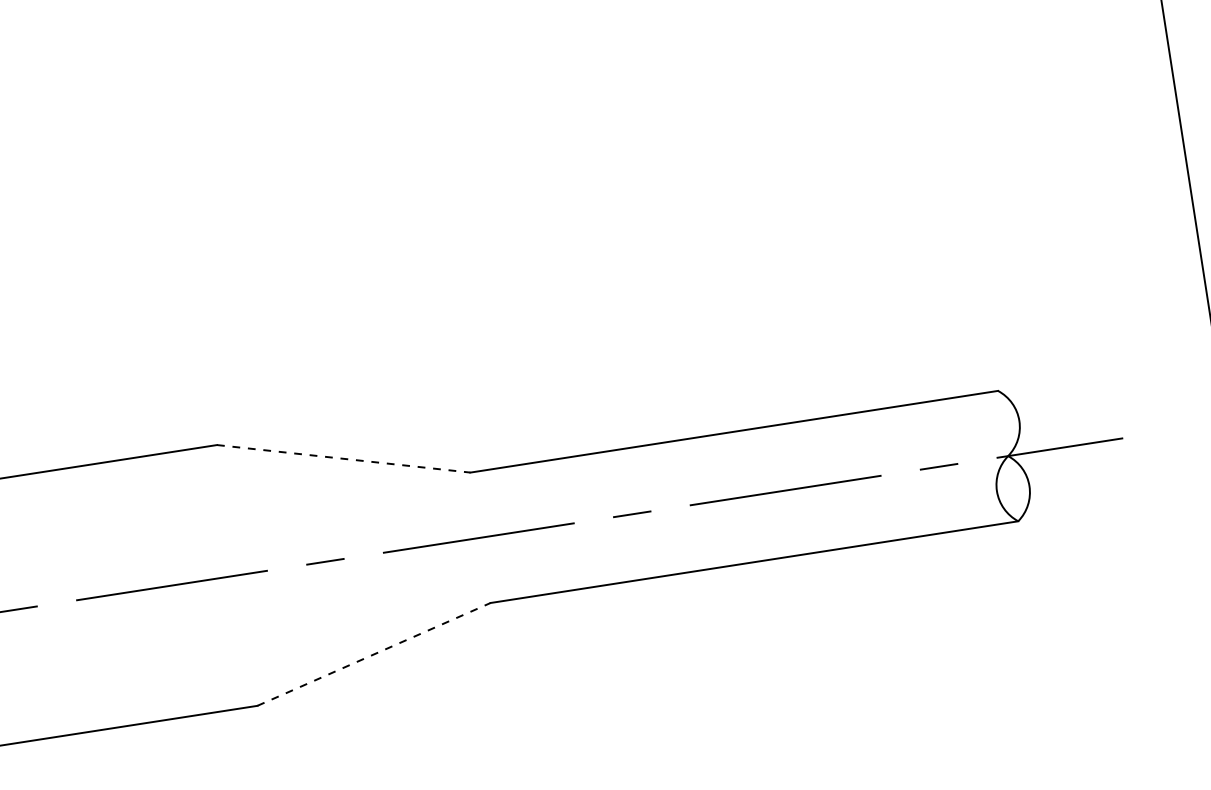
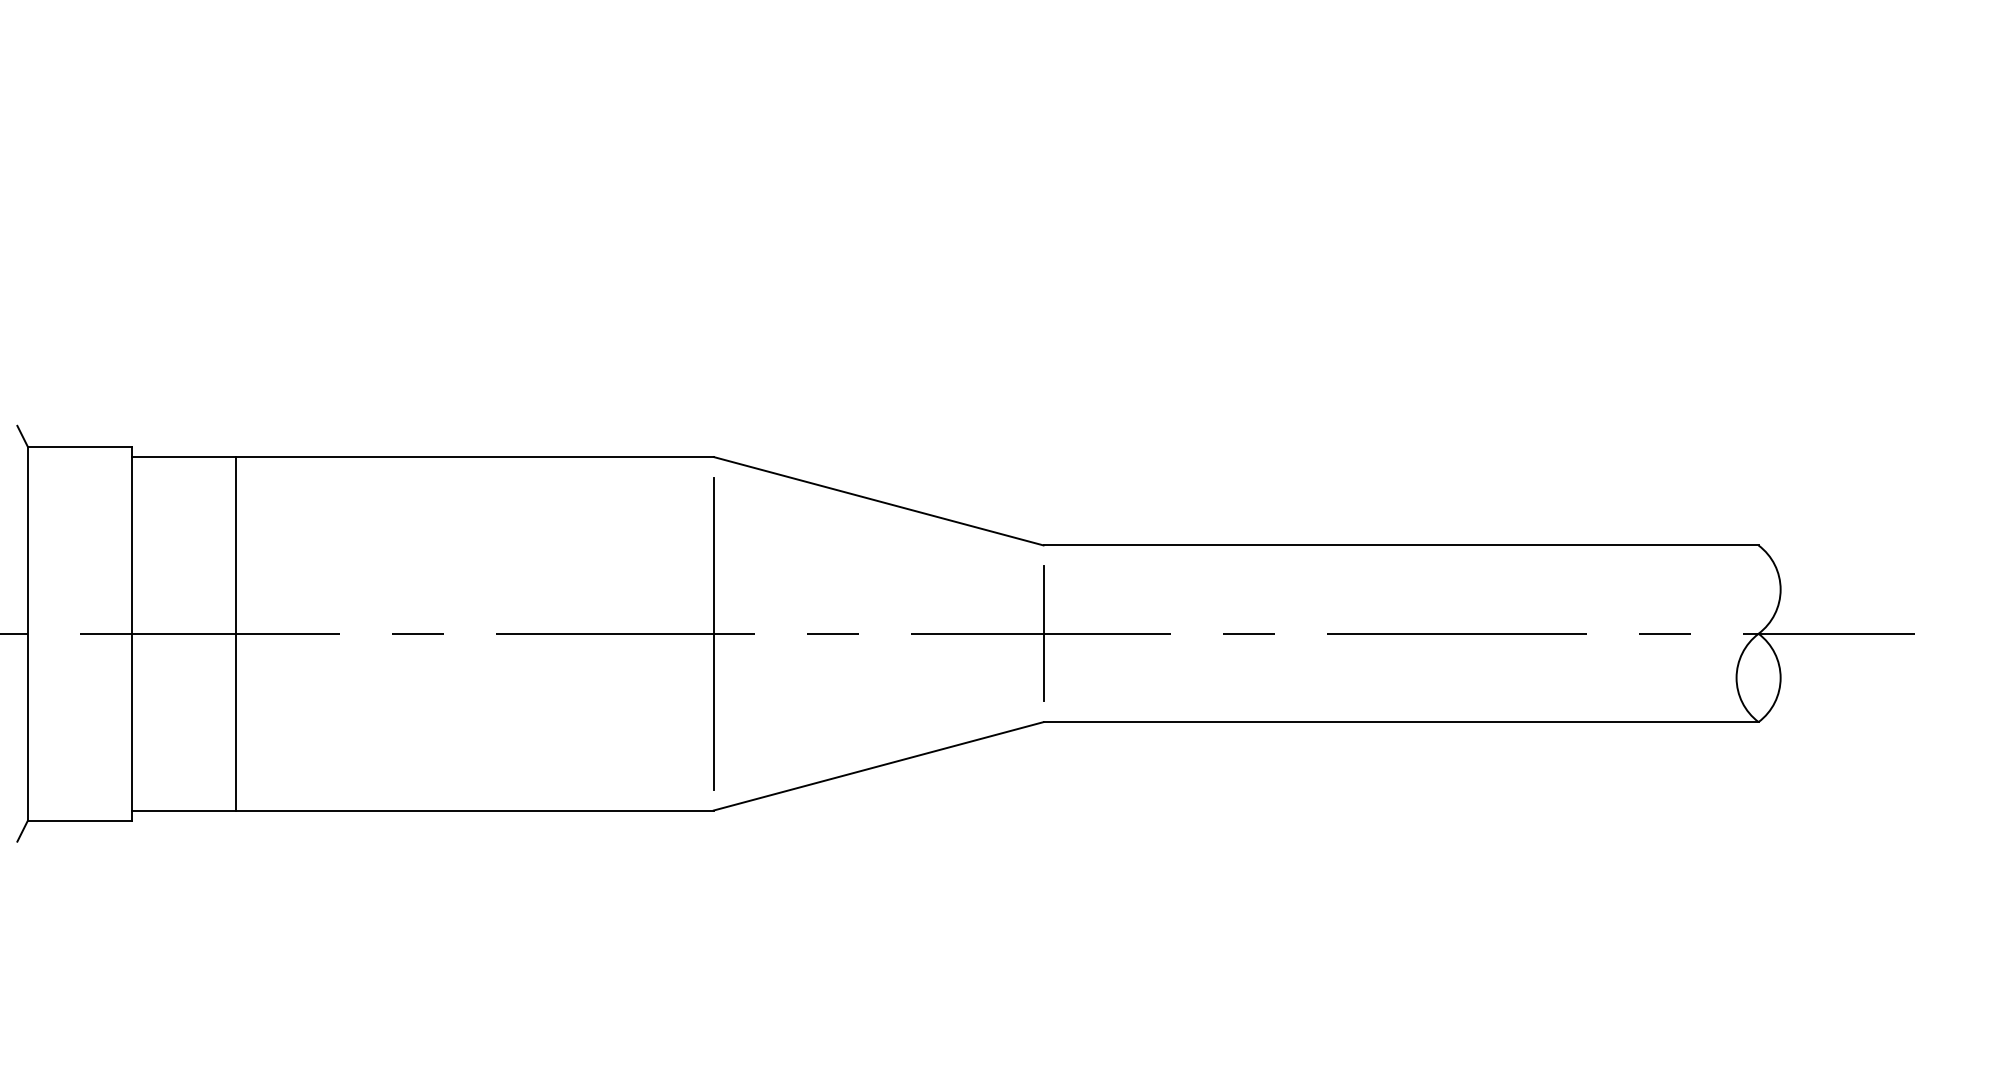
line: (343, 459) -> (878, 501), dashed -> solid
line: (480, 537) -> (1043, 633), added
line: (236, 575) -> (713, 633), added
line: (373, 654) -> (878, 766), dashed -> solid

